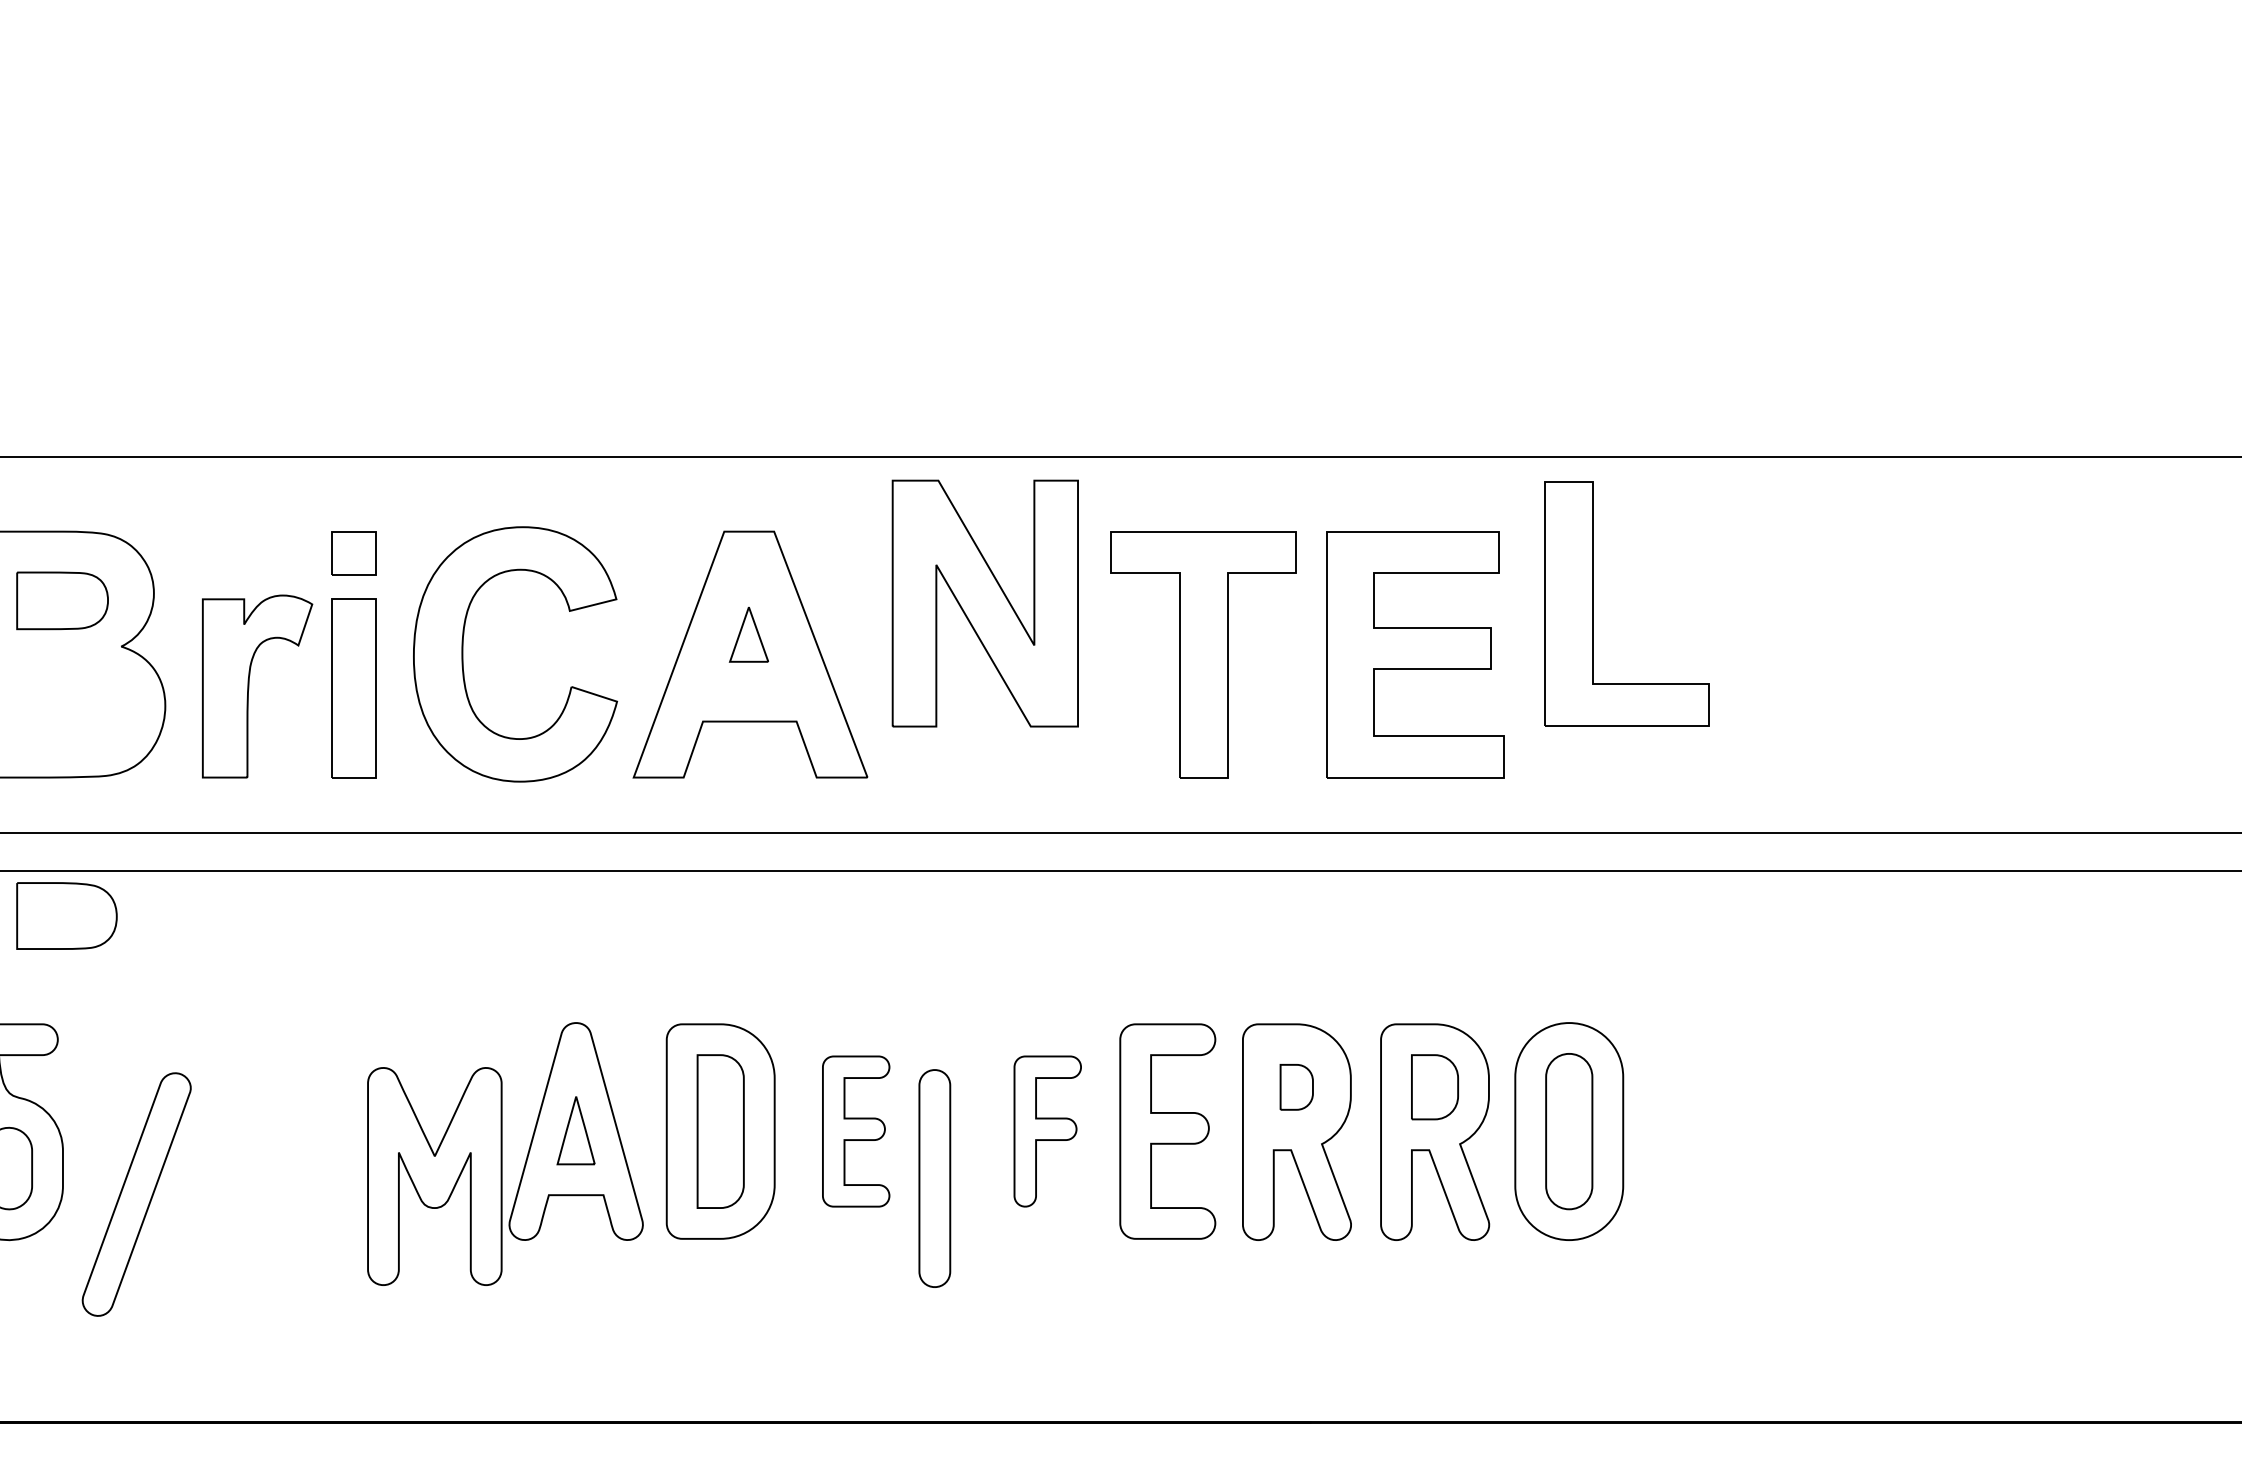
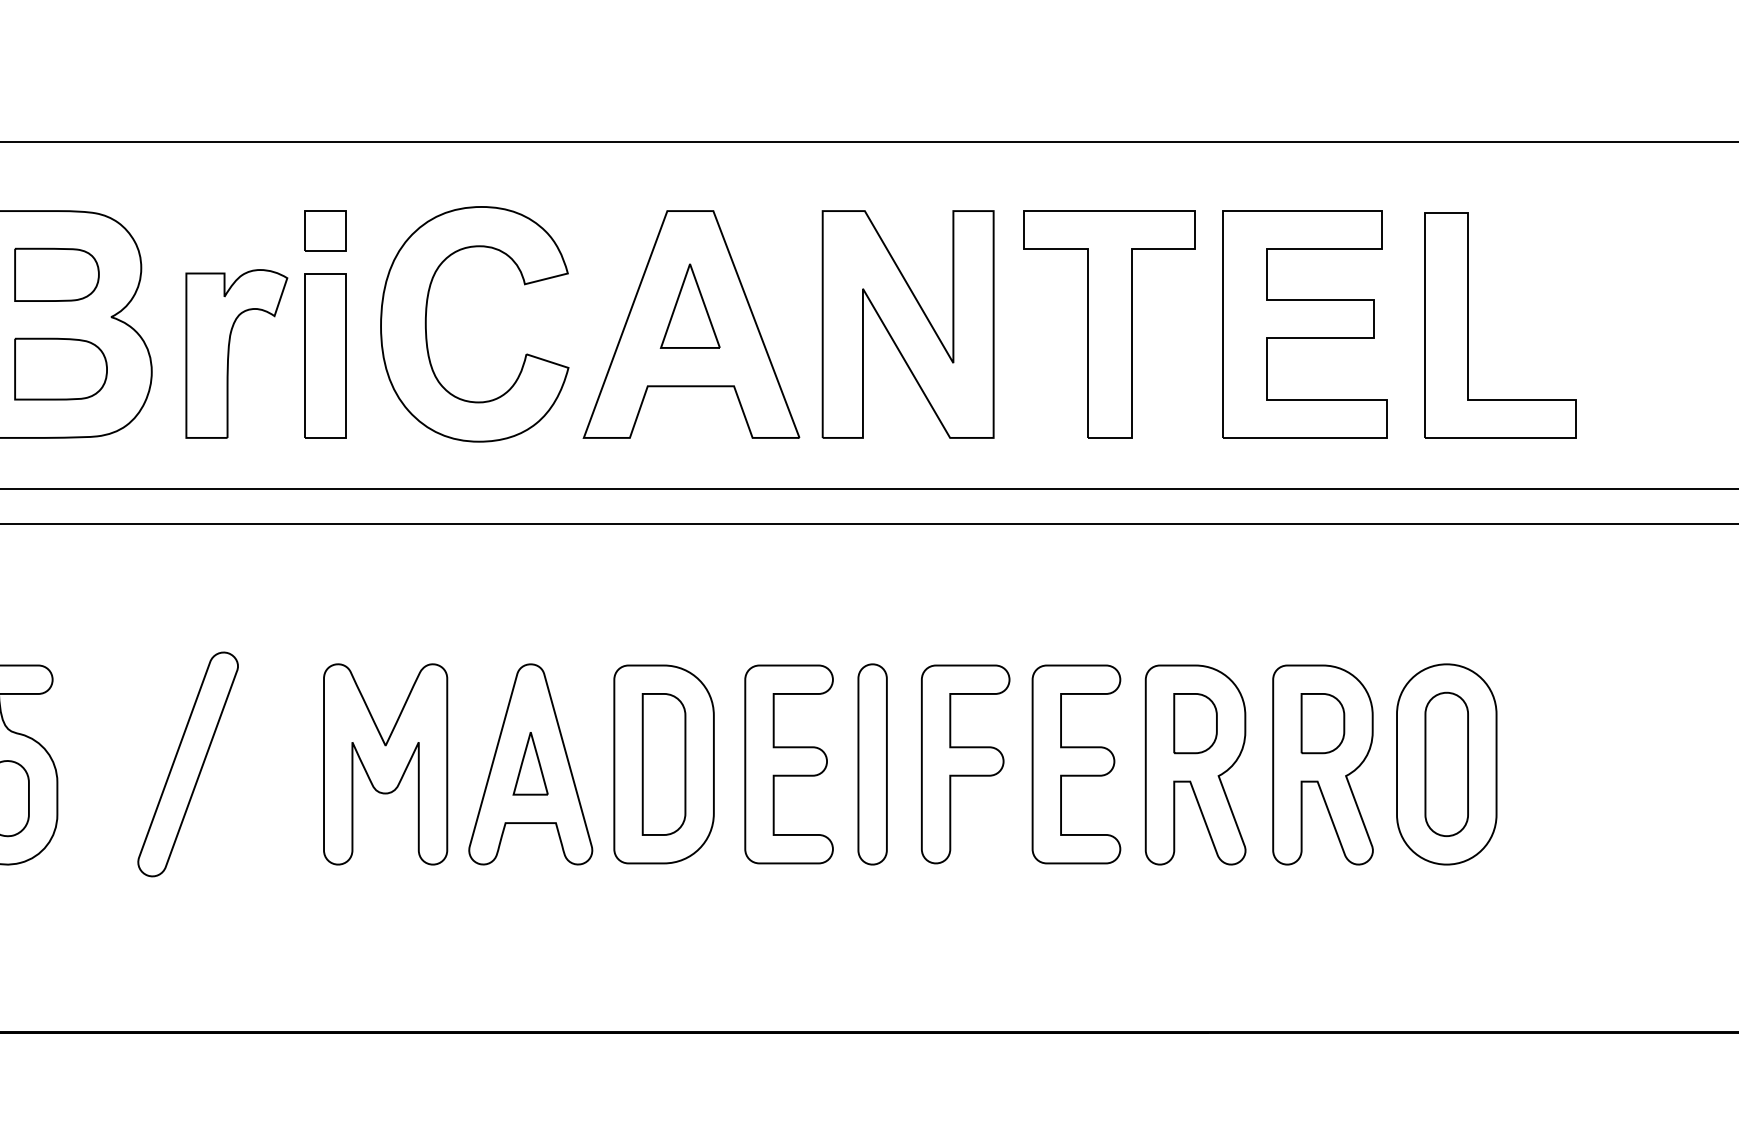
part: (984, 603) -> (907, 324), moved
part: (1593, 603) -> (1469, 325), moved
part: (748, 634) -> (689, 305), size x1.67
part: (66, 915) -> (60, 368), moved
part: (1296, 1087) -> (1195, 723), size x1.43
part: (855, 1131) -> (788, 764), size x1.43
part: (1047, 1131) -> (965, 764), size x1.43
part: (434, 1176) -> (385, 764), moved
part: (934, 1178) -> (872, 764), moved
part: (136, 1194) -> (187, 764), moved

